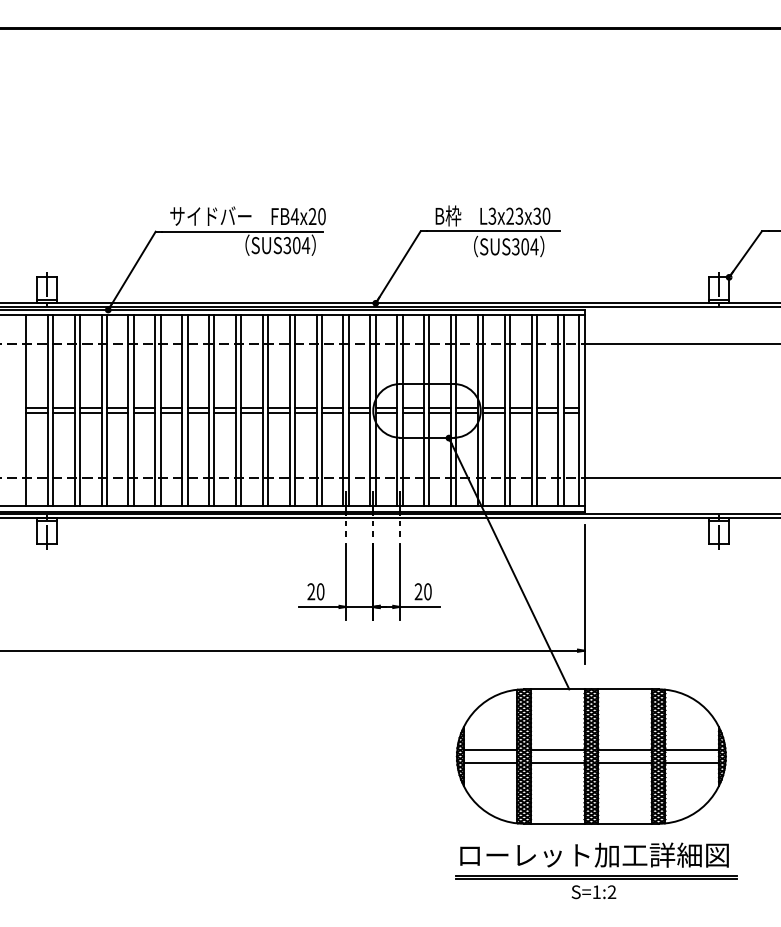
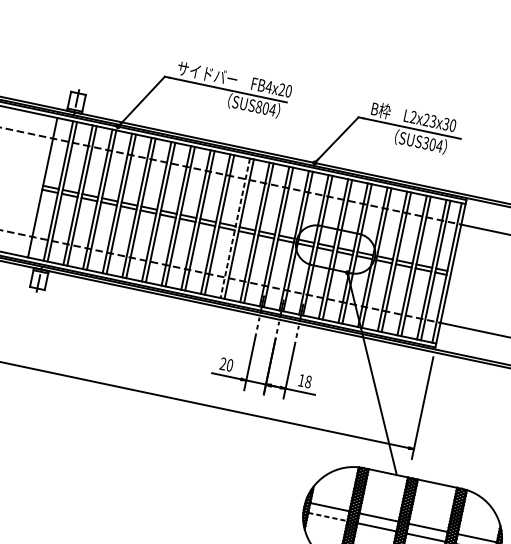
text: (492, 216) -> (413, 117), L3x23x30 -> L2x23x30
text: (287, 245) -> (259, 107), SUS304 -> SUS804
line: (289, 411) -> (235, 228), solid -> dashed
text: (422, 591) -> (304, 380), 20 -> 18
line: (490, 763) -> (327, 517), solid -> dashed

